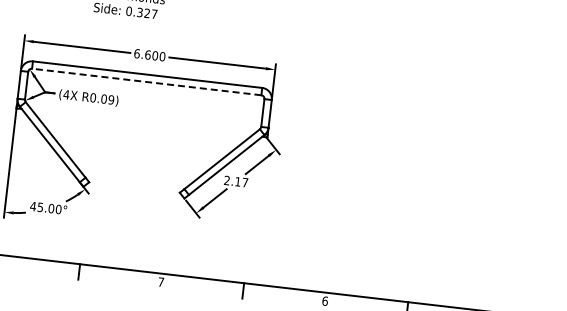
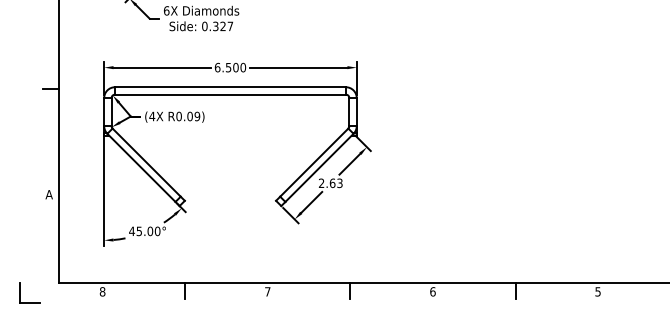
text: (147, 54) -> (228, 67), 6.600 -> 6.500
line: (145, 81) -> (229, 94), dashed -> solid
text: (240, 182) -> (335, 183), 2.17 -> 2.63

